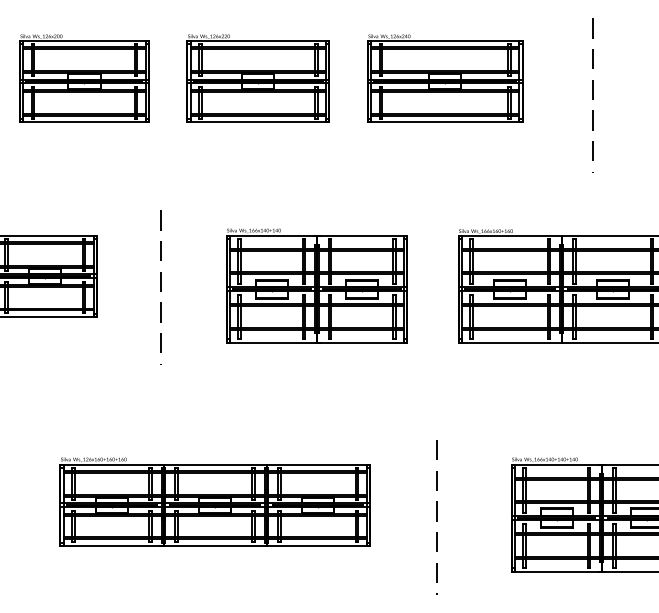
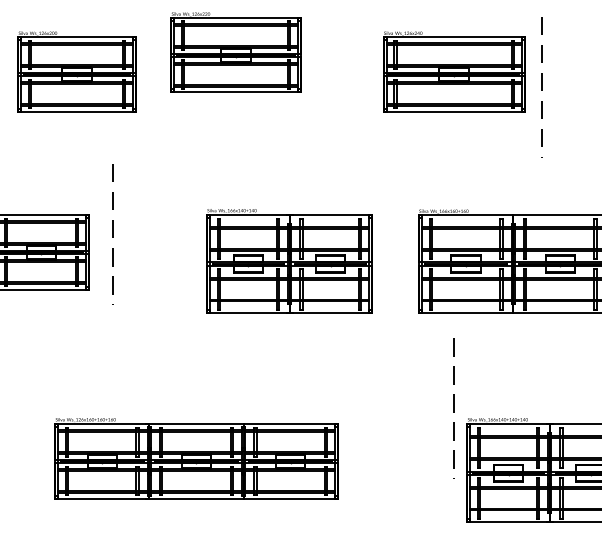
part: (257, 78) -> (235, 52), moved
part: (445, 78) -> (454, 71), moved
line: (160, 287) -> (111, 234), moved
line: (436, 517) -> (453, 408), moved

